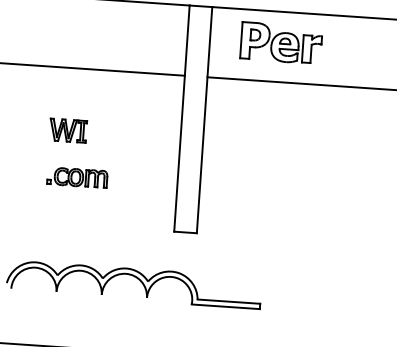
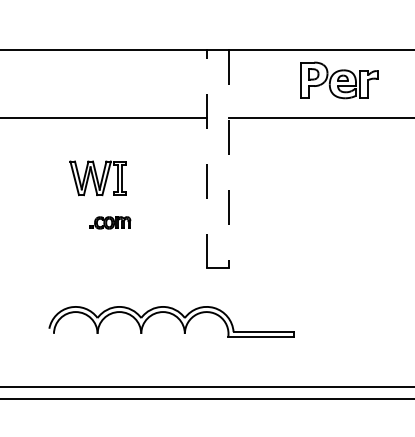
part: (281, 43) -> (339, 80), moved
line: (181, 117) -> (206, 158), solid -> dashed
line: (204, 120) -> (228, 159), solid -> dashed
part: (67, 130) -> (97, 178), size x1.6
part: (77, 177) -> (110, 222), size x0.7

